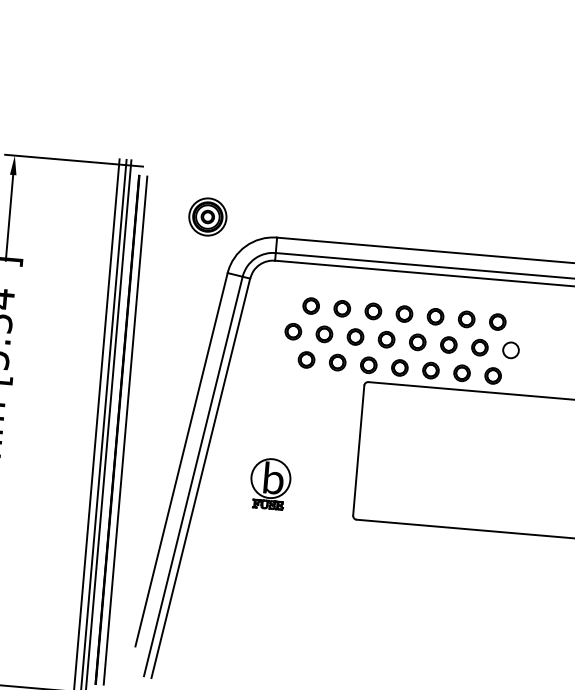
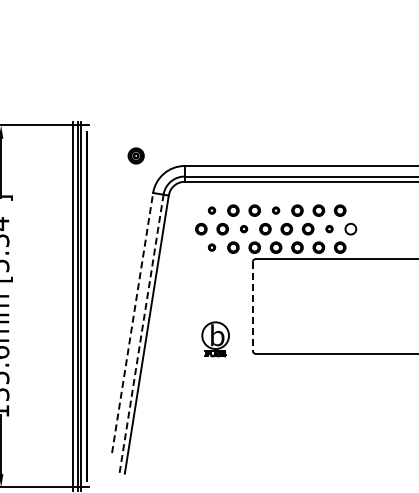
part: (206, 216) -> (135, 155), size x0.6
part: (310, 305) -> (211, 210), size x0.6
part: (403, 313) -> (275, 210), size x0.6
part: (354, 335) -> (243, 228), size x0.6
part: (479, 346) -> (329, 228), size x0.6
part: (305, 359) -> (211, 247), size x0.6
line: (125, 429) -> (92, 305), removed
line: (358, 450) -> (252, 306), solid -> dashed
line: (181, 460) -> (132, 323), solid -> dashed
line: (193, 476) -> (141, 333), solid -> dashed
part: (270, 484) -> (215, 339), moved

